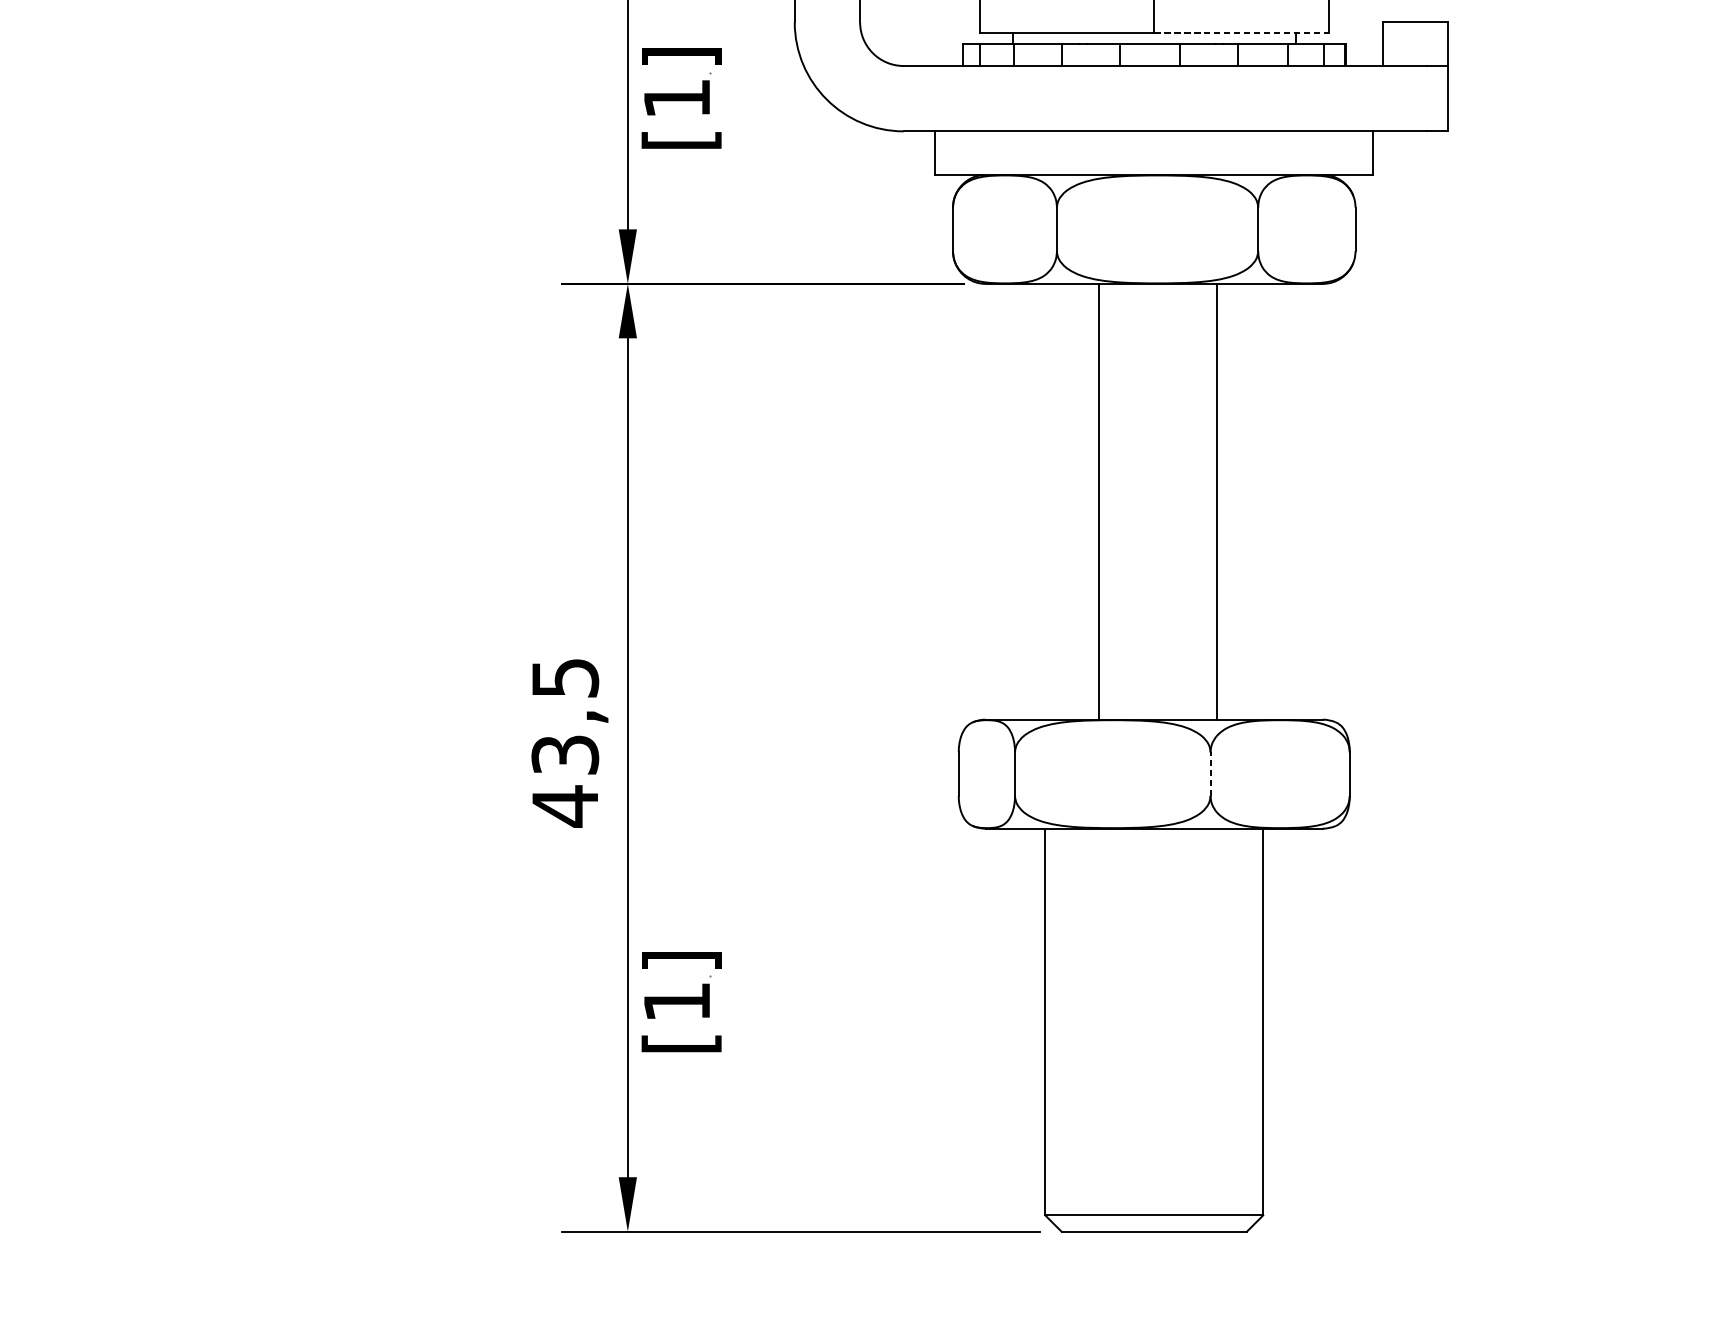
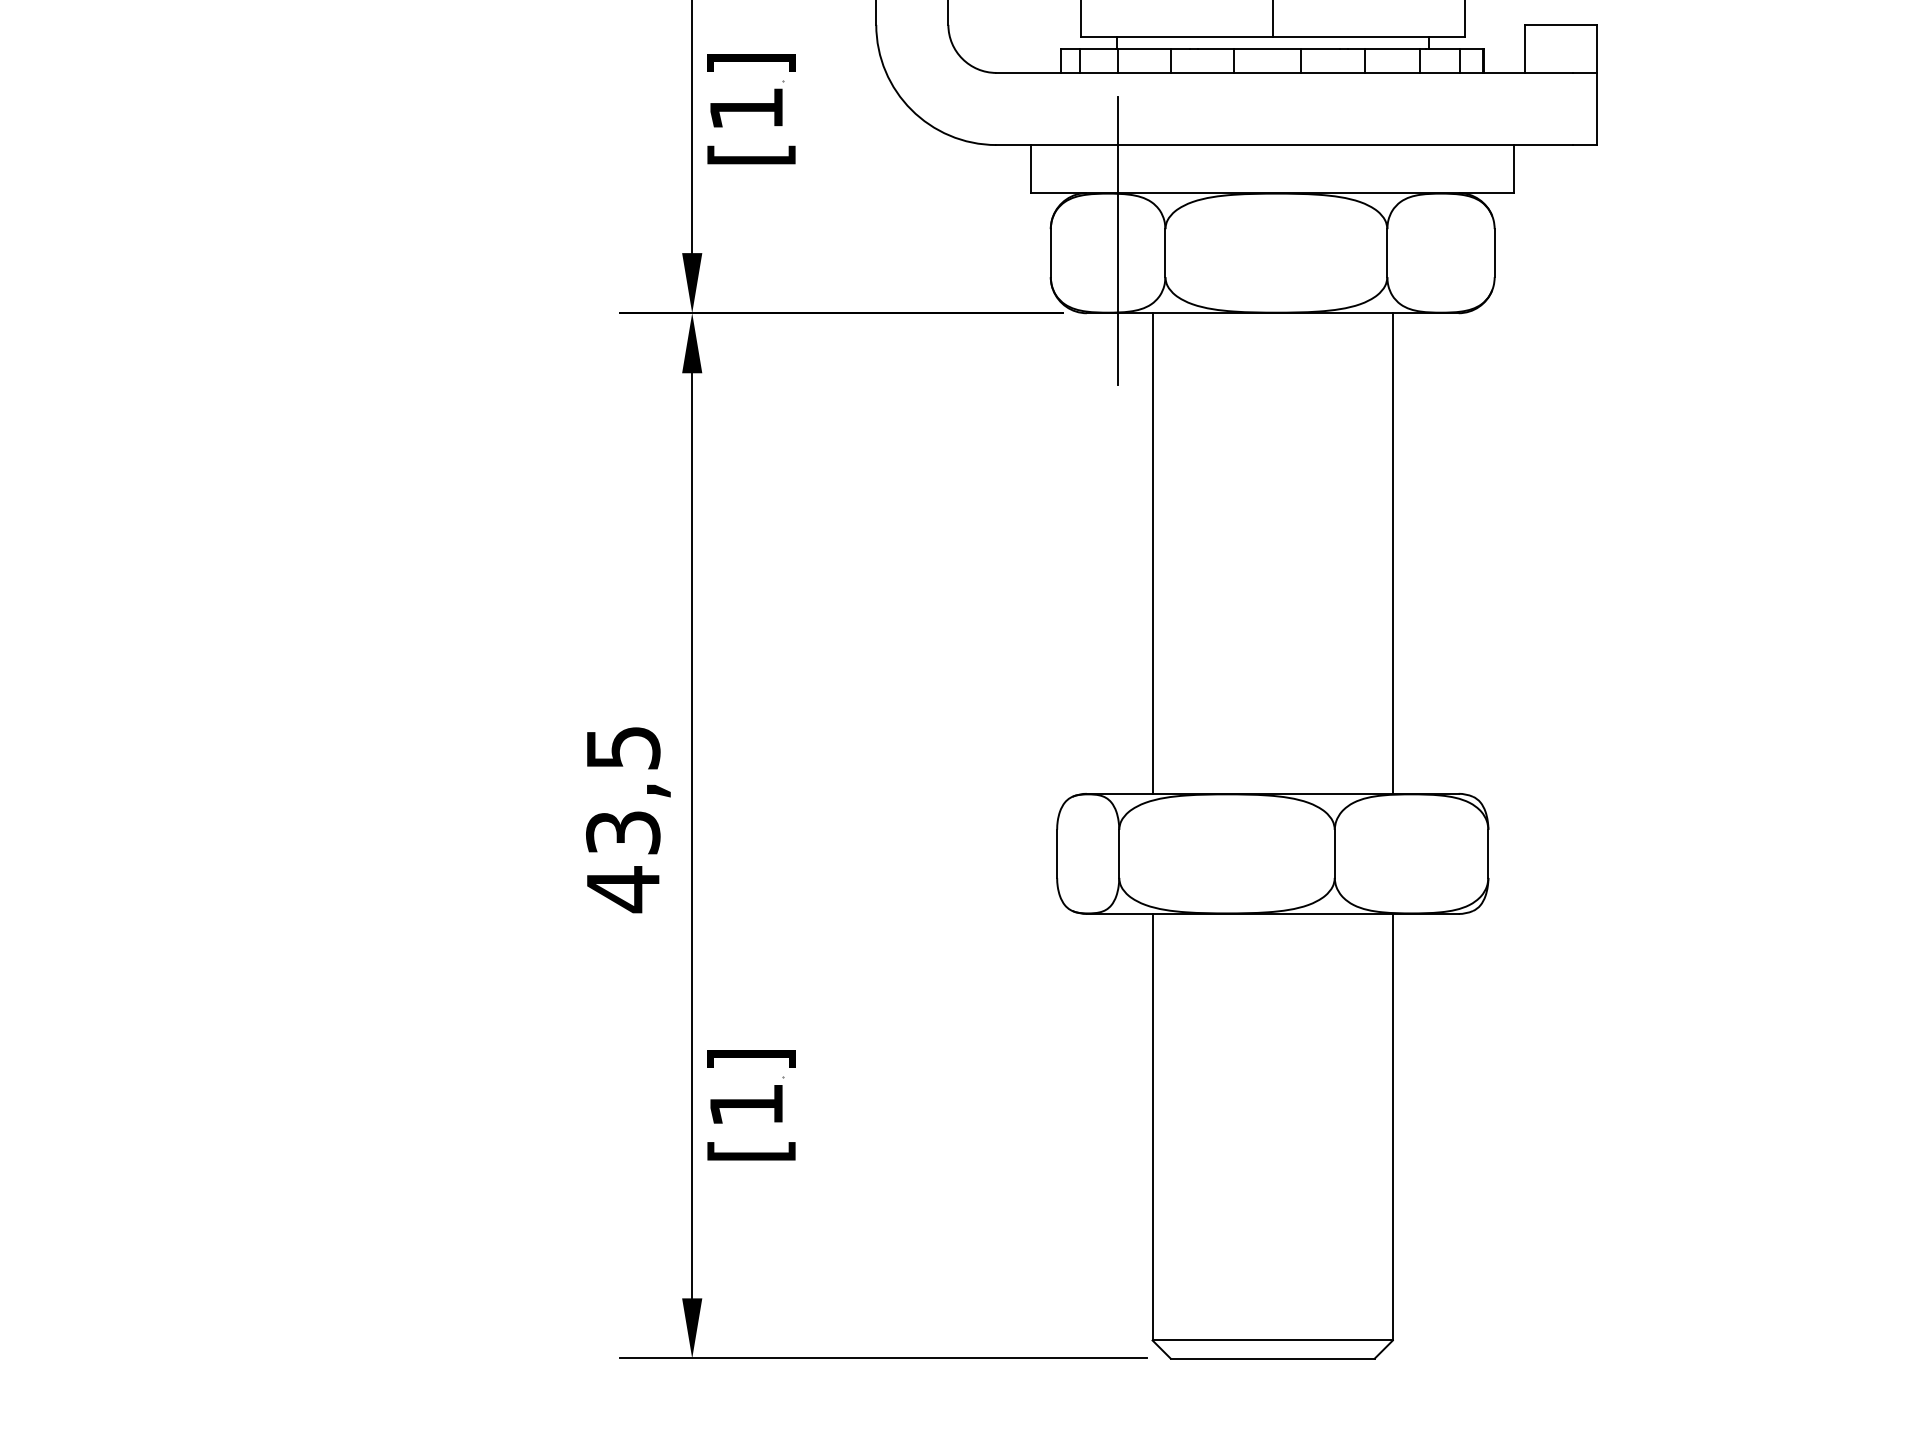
line: (1242, 32) -> (1369, 36), dashed -> solid
line: (1014, 217) -> (1118, 240), added
line: (1098, 501) -> (1152, 553), moved
line: (1216, 501) -> (1392, 553), moved
line: (1210, 773) -> (1334, 853), dashed -> solid

